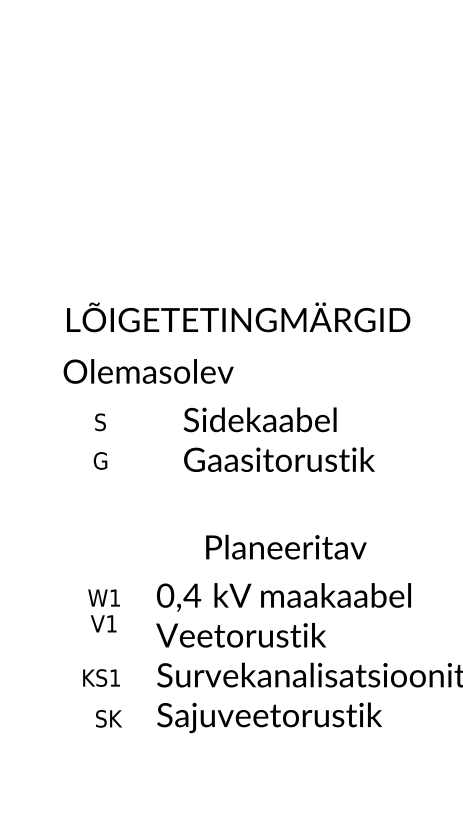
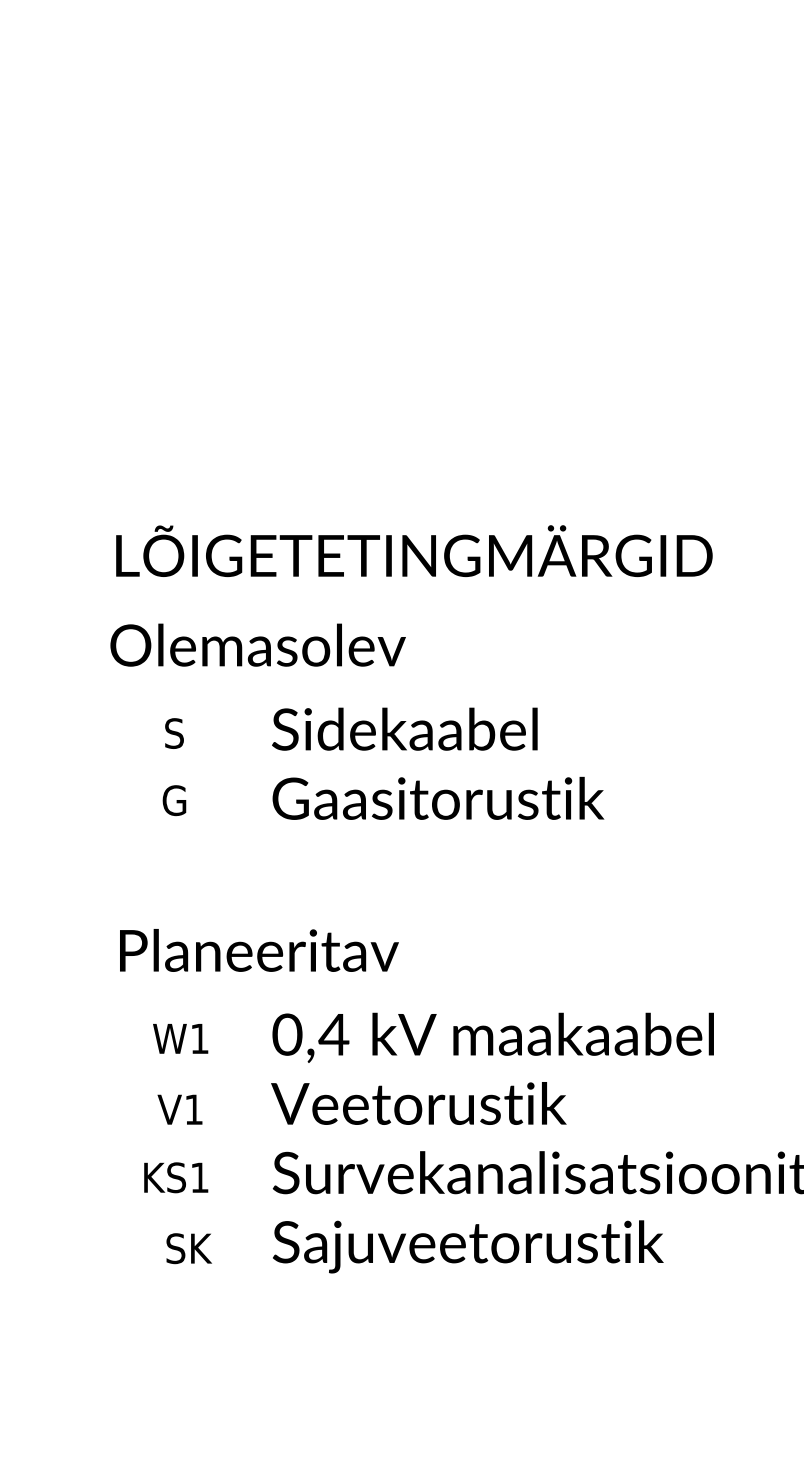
text: (278, 439) -> (436, 763), moved
text: (286, 546) -> (259, 949), moved
text: (103, 623) -> (179, 1109), moved

